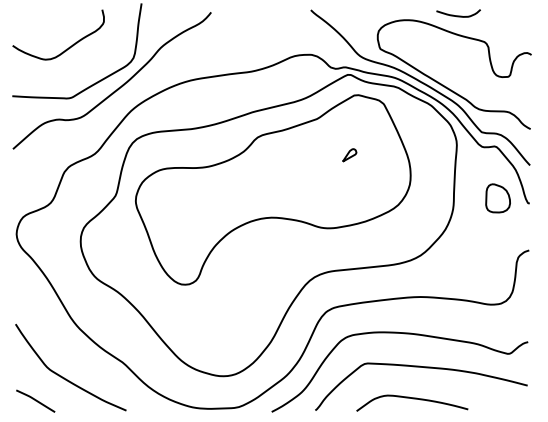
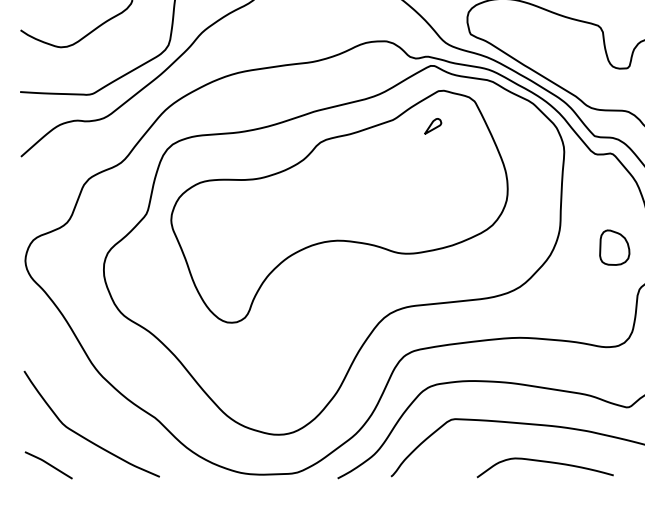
part: (349, 155) -> (432, 126), moved
part: (497, 198) -> (613, 247), moved
curve: (412, 399) -> (545, 463), moved

